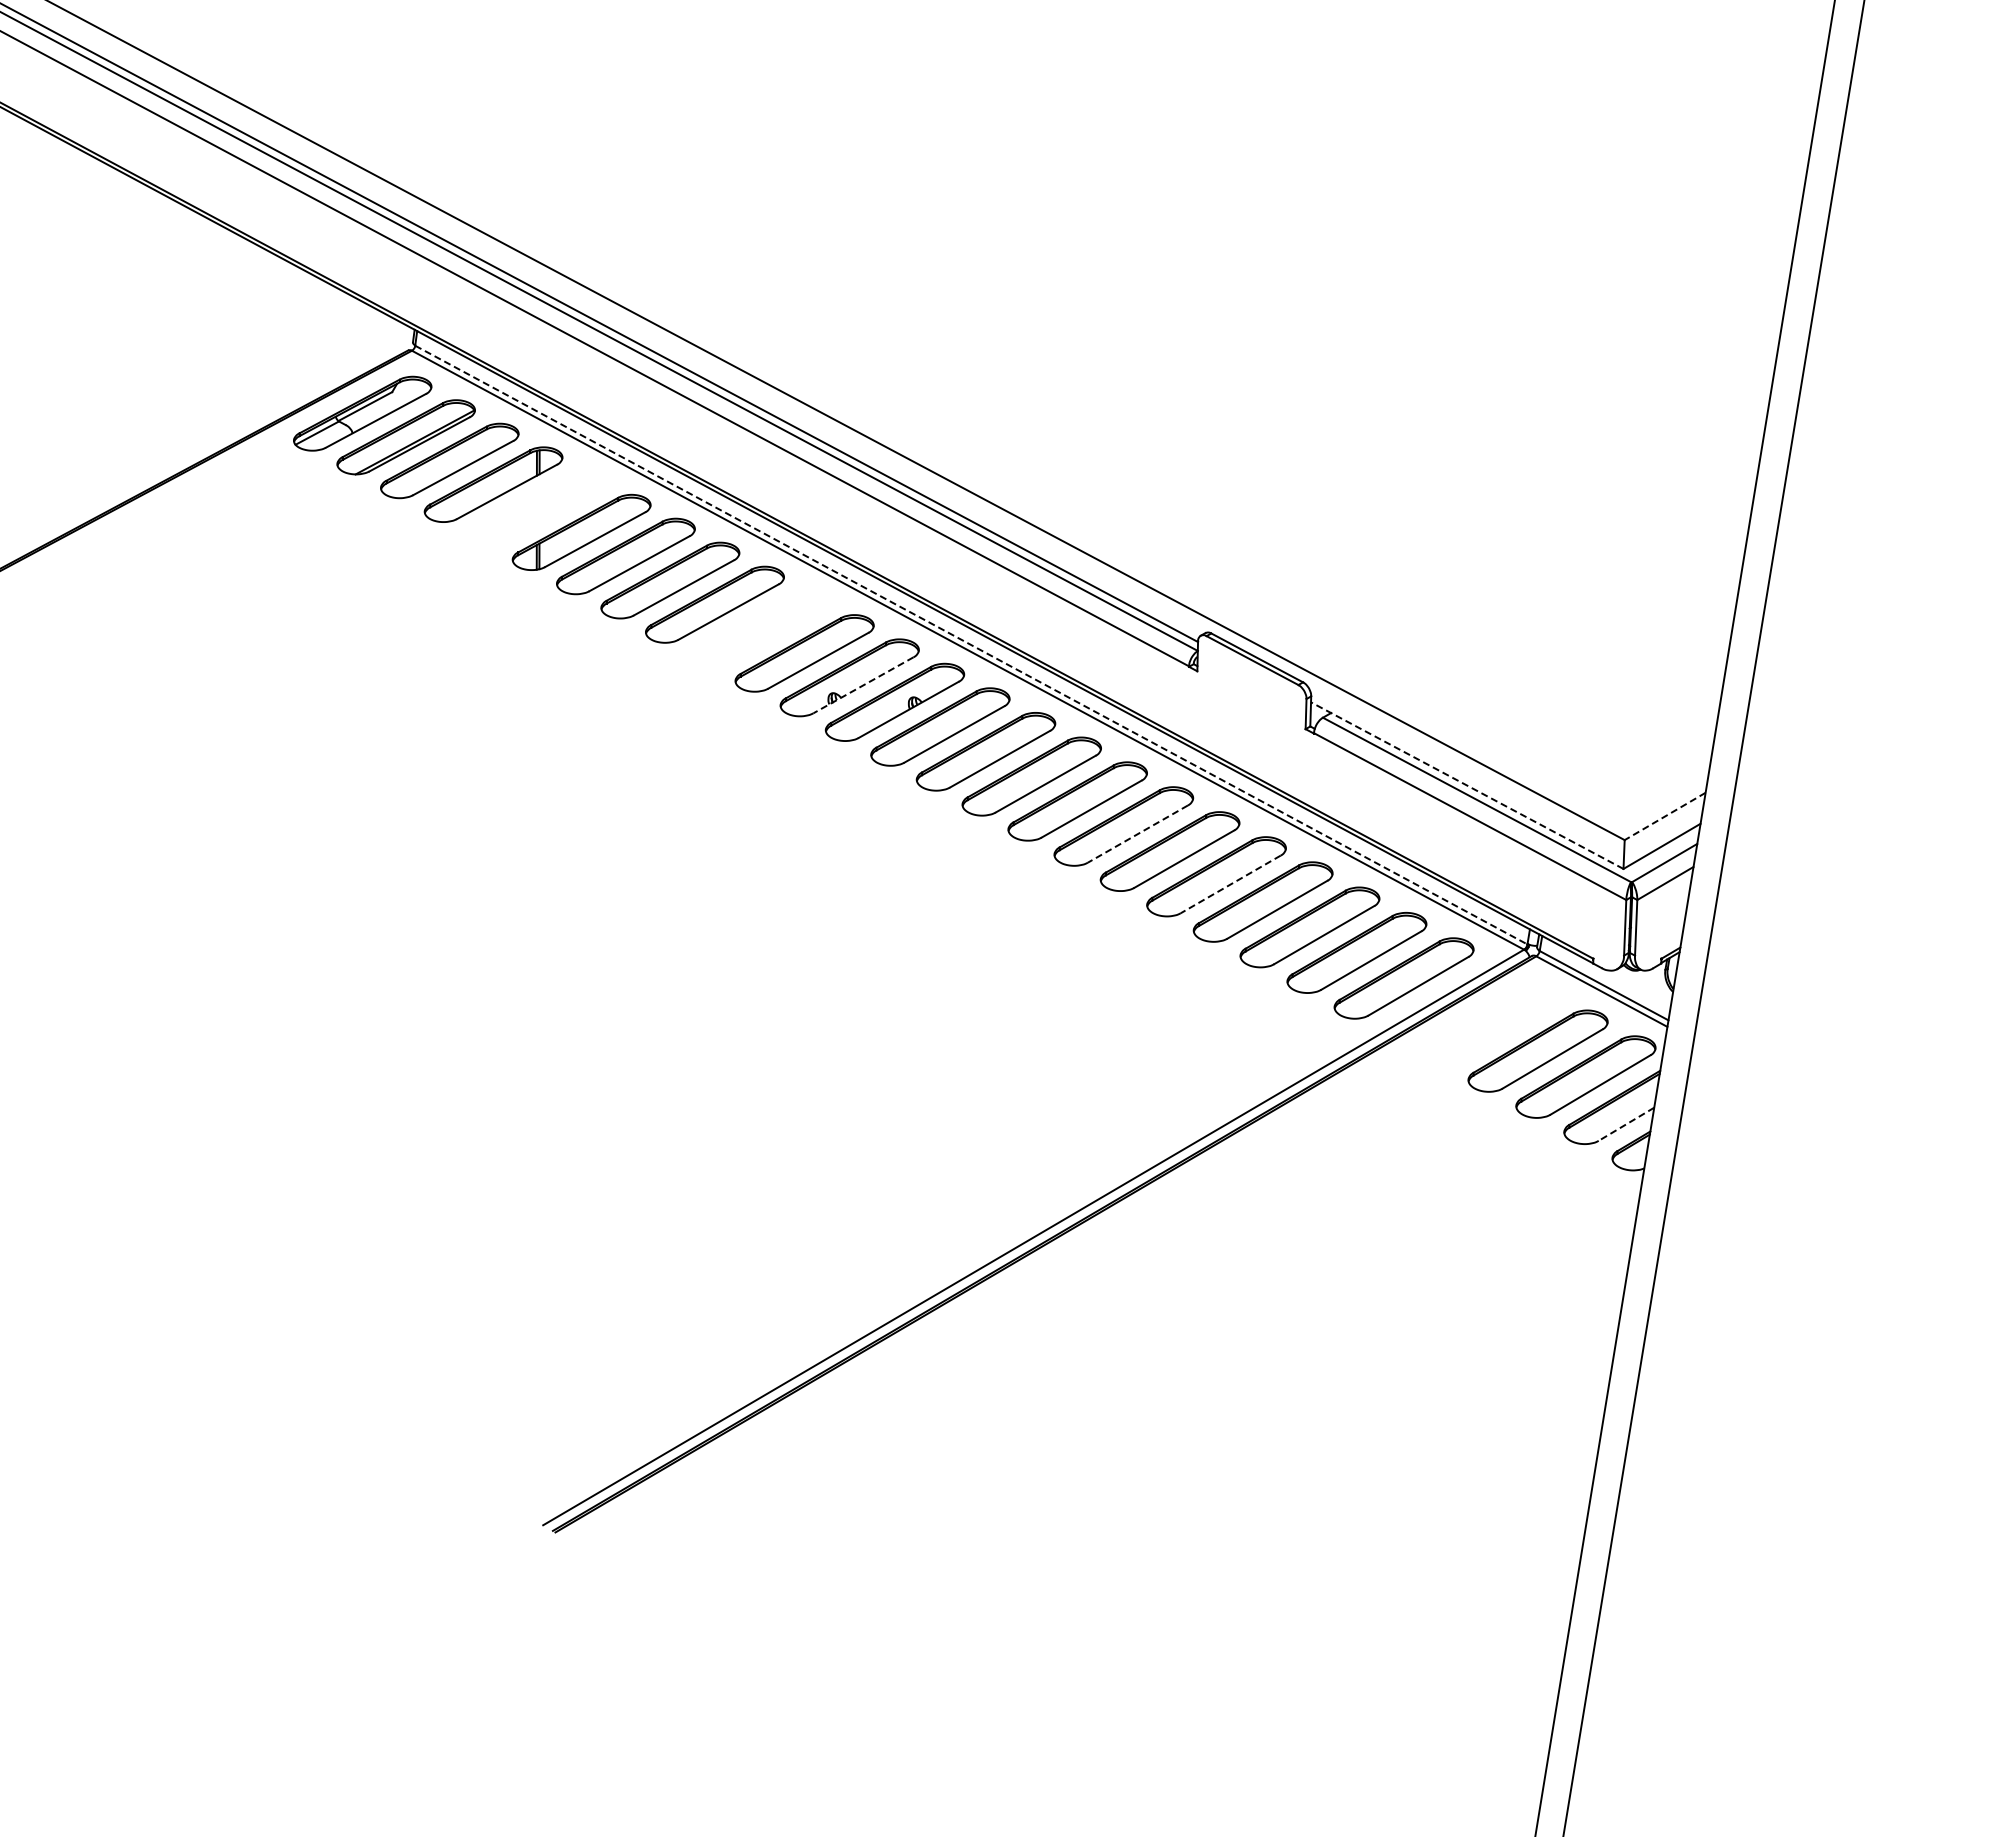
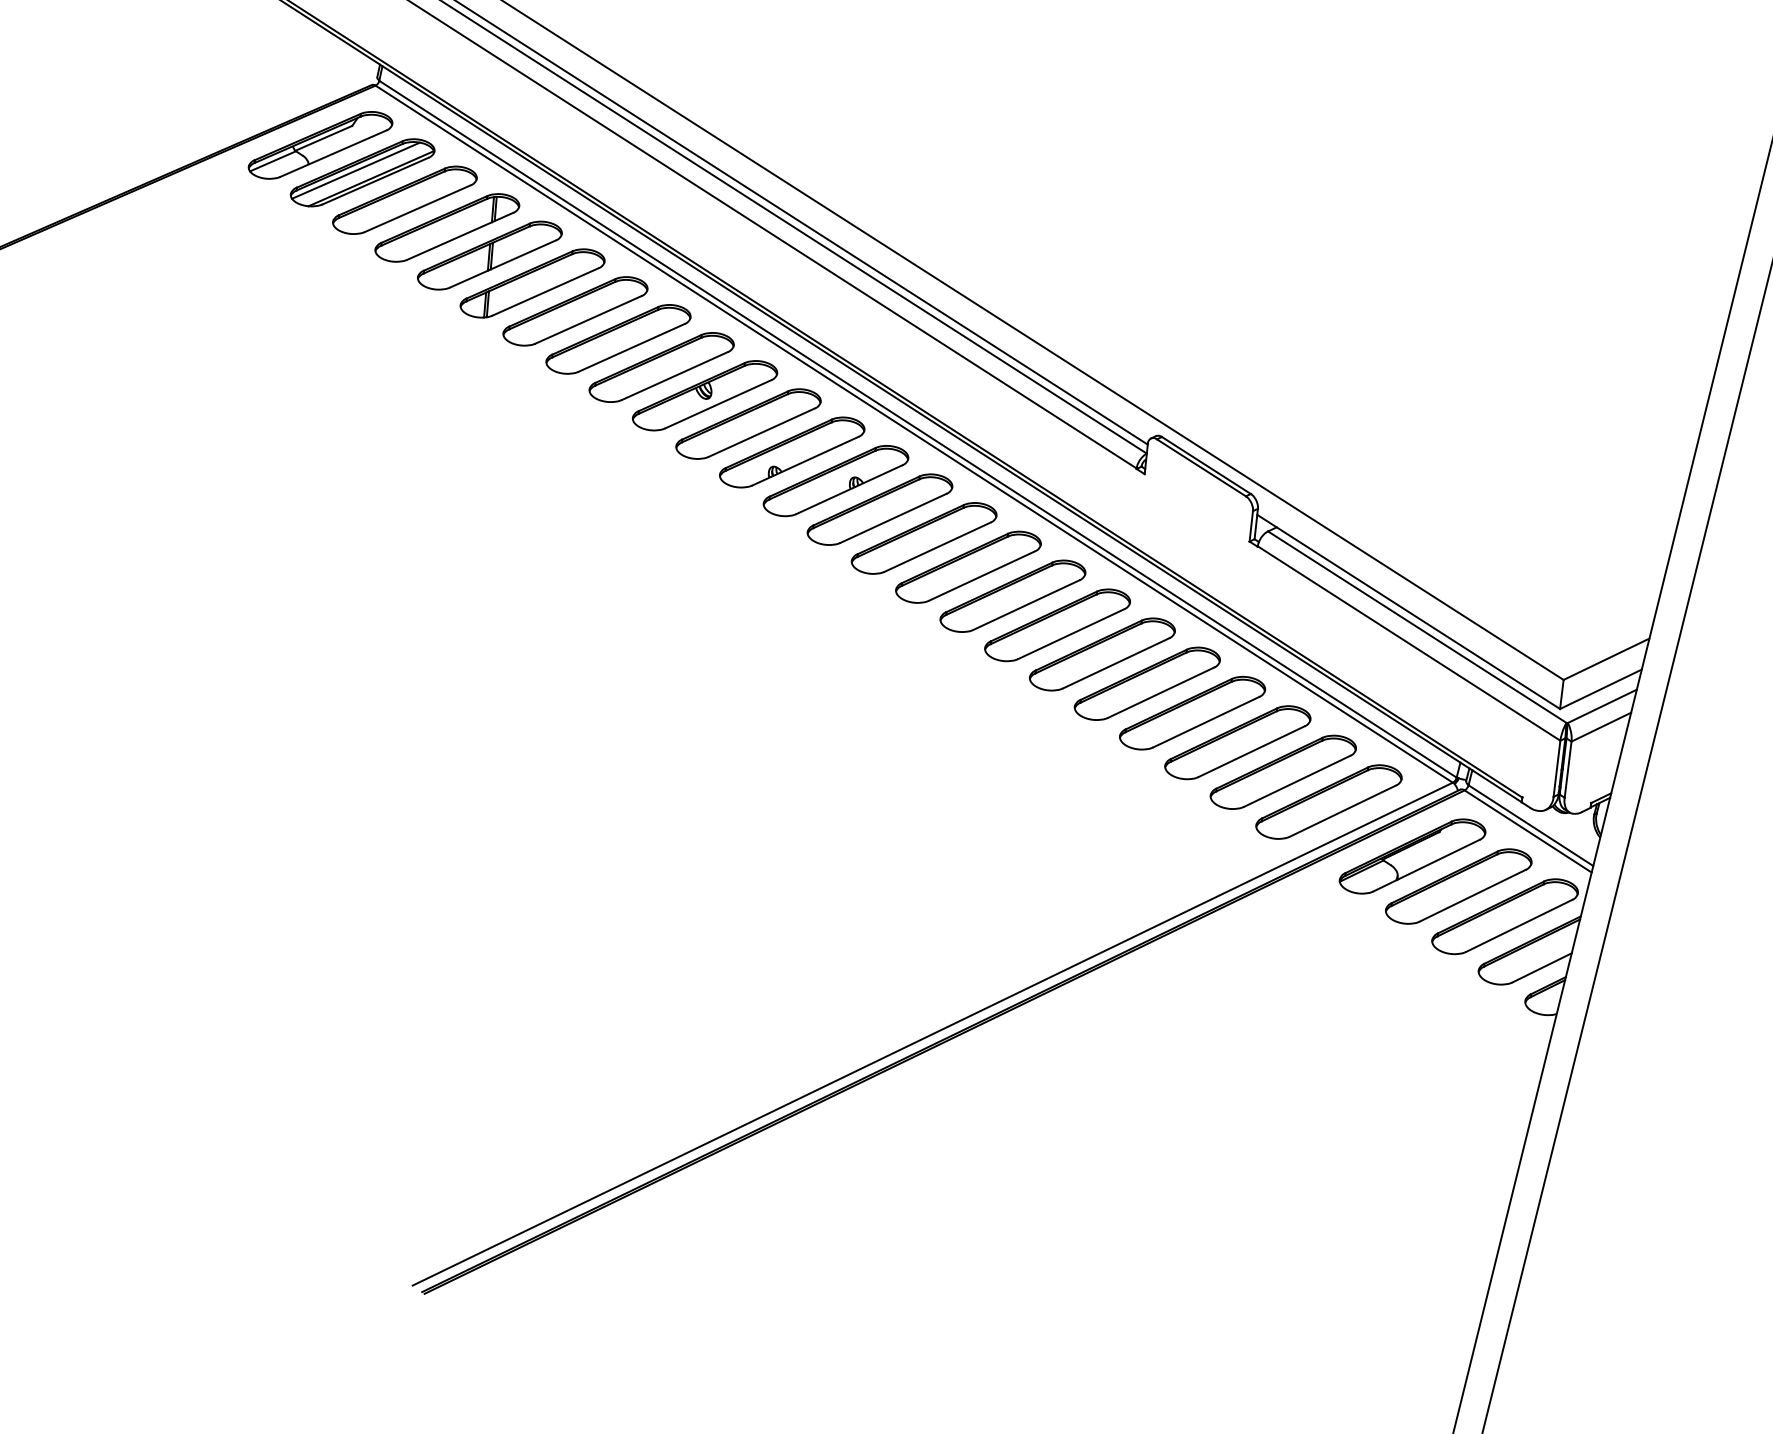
line: (399, 435) -> (356, 170), added
part: (537, 508) -> (489, 255), added
part: (759, 629) -> (704, 396), added
line: (971, 645) -> (918, 429), dashed -> solid
line: (863, 685) -> (805, 461), dashed -> solid
line: (1466, 785) -> (1407, 611), dashed -> solid
line: (1665, 816) -> (1606, 659), dashed -> solid
line: (1137, 834) -> (1070, 634), dashed -> solid
line: (1230, 884) -> (1160, 692), dashed -> solid
part: (1489, 1024) -> (1411, 855), added
line: (1626, 1124) -> (1542, 968), dashed -> solid

